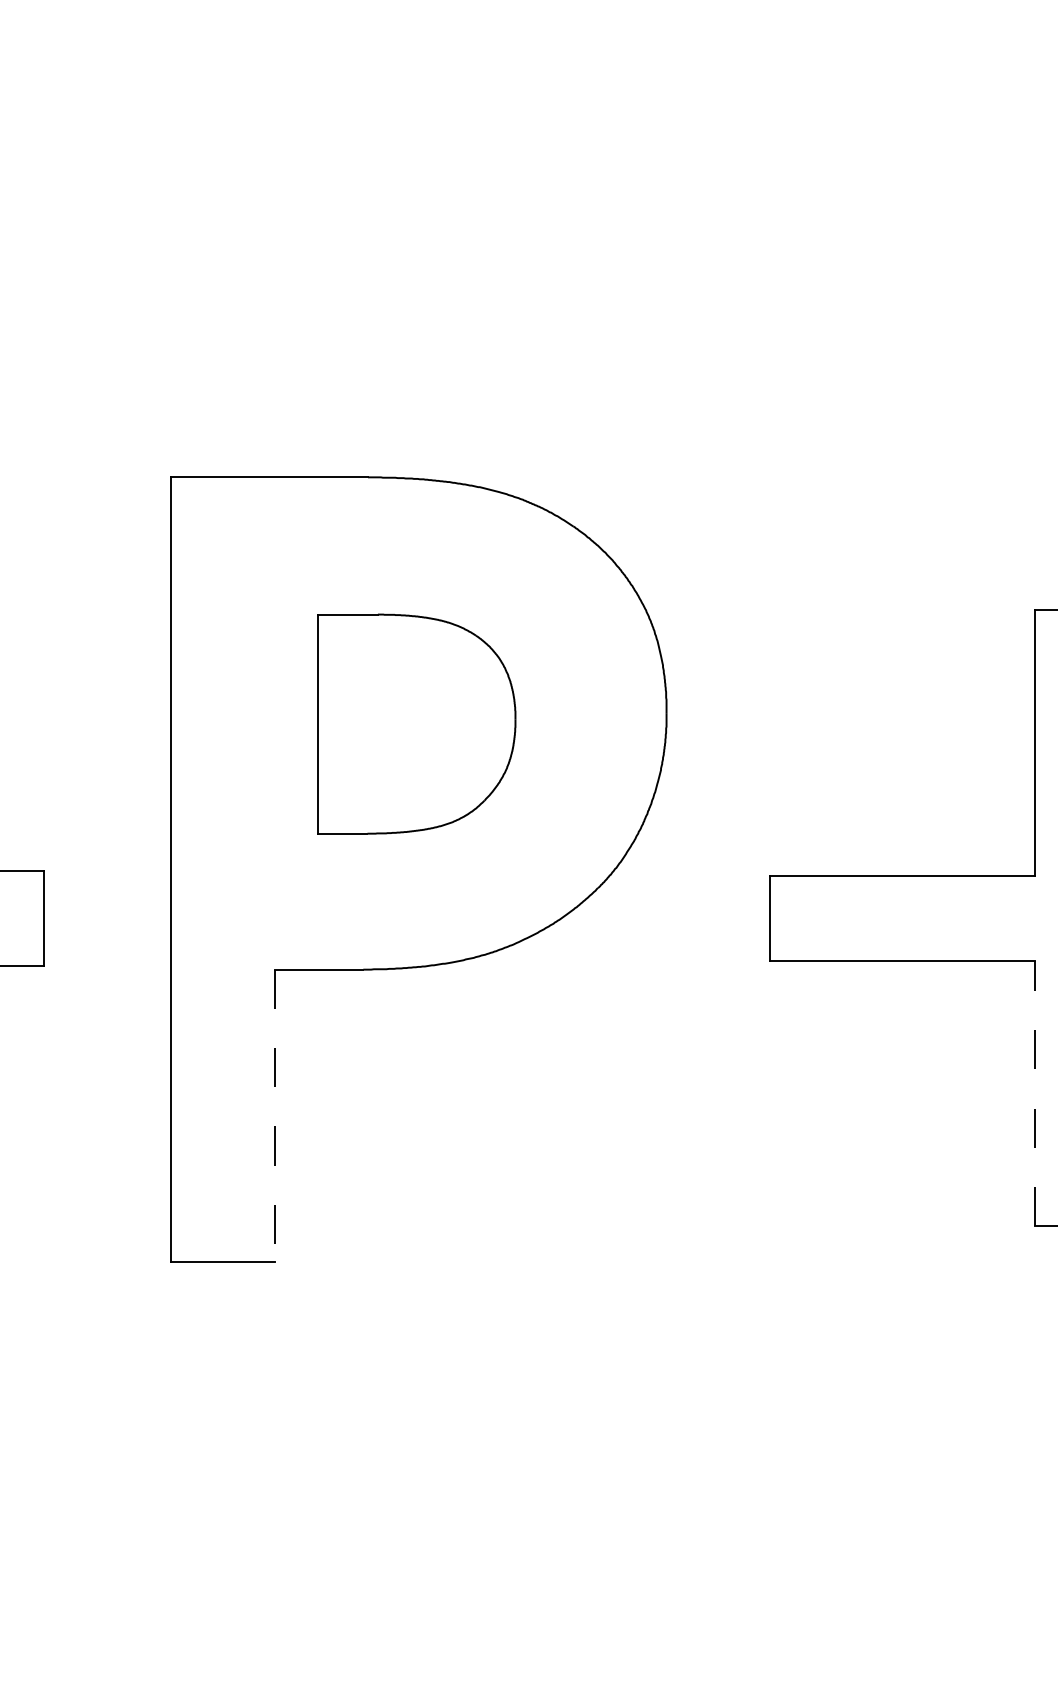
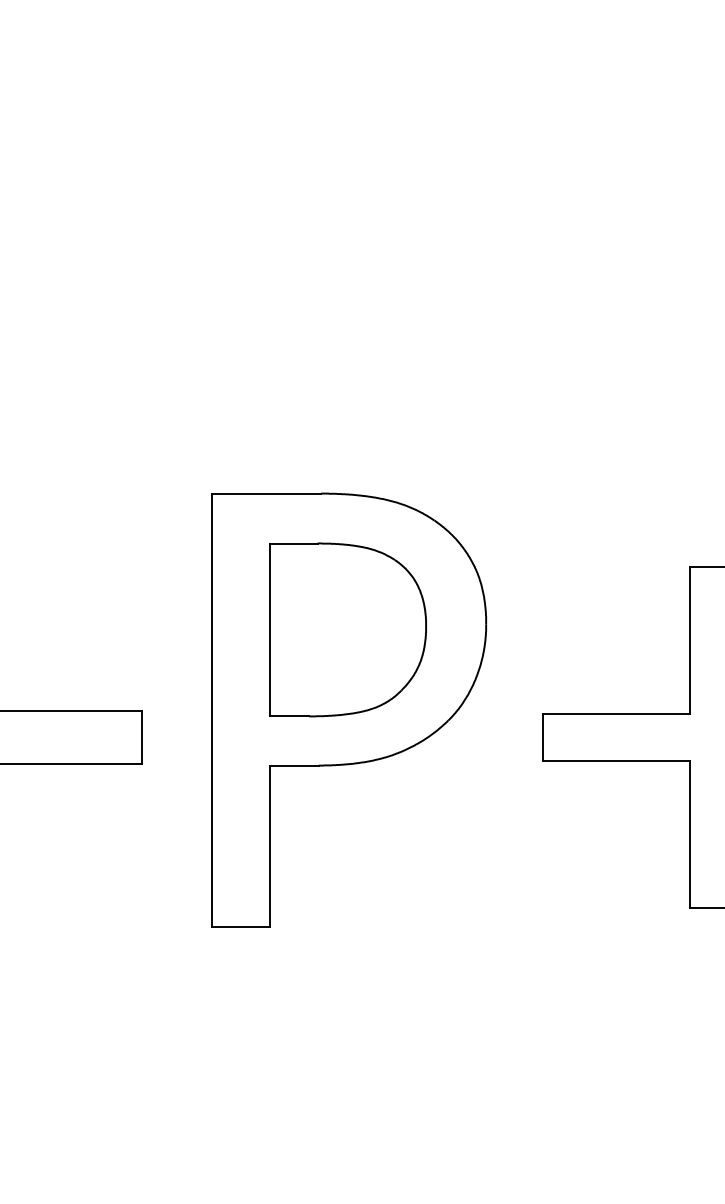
part: (415, 723) -> (347, 629), size x1.43
line: (1036, 1092) -> (690, 833), dashed -> solid
line: (274, 1115) -> (269, 846), dashed -> solid

